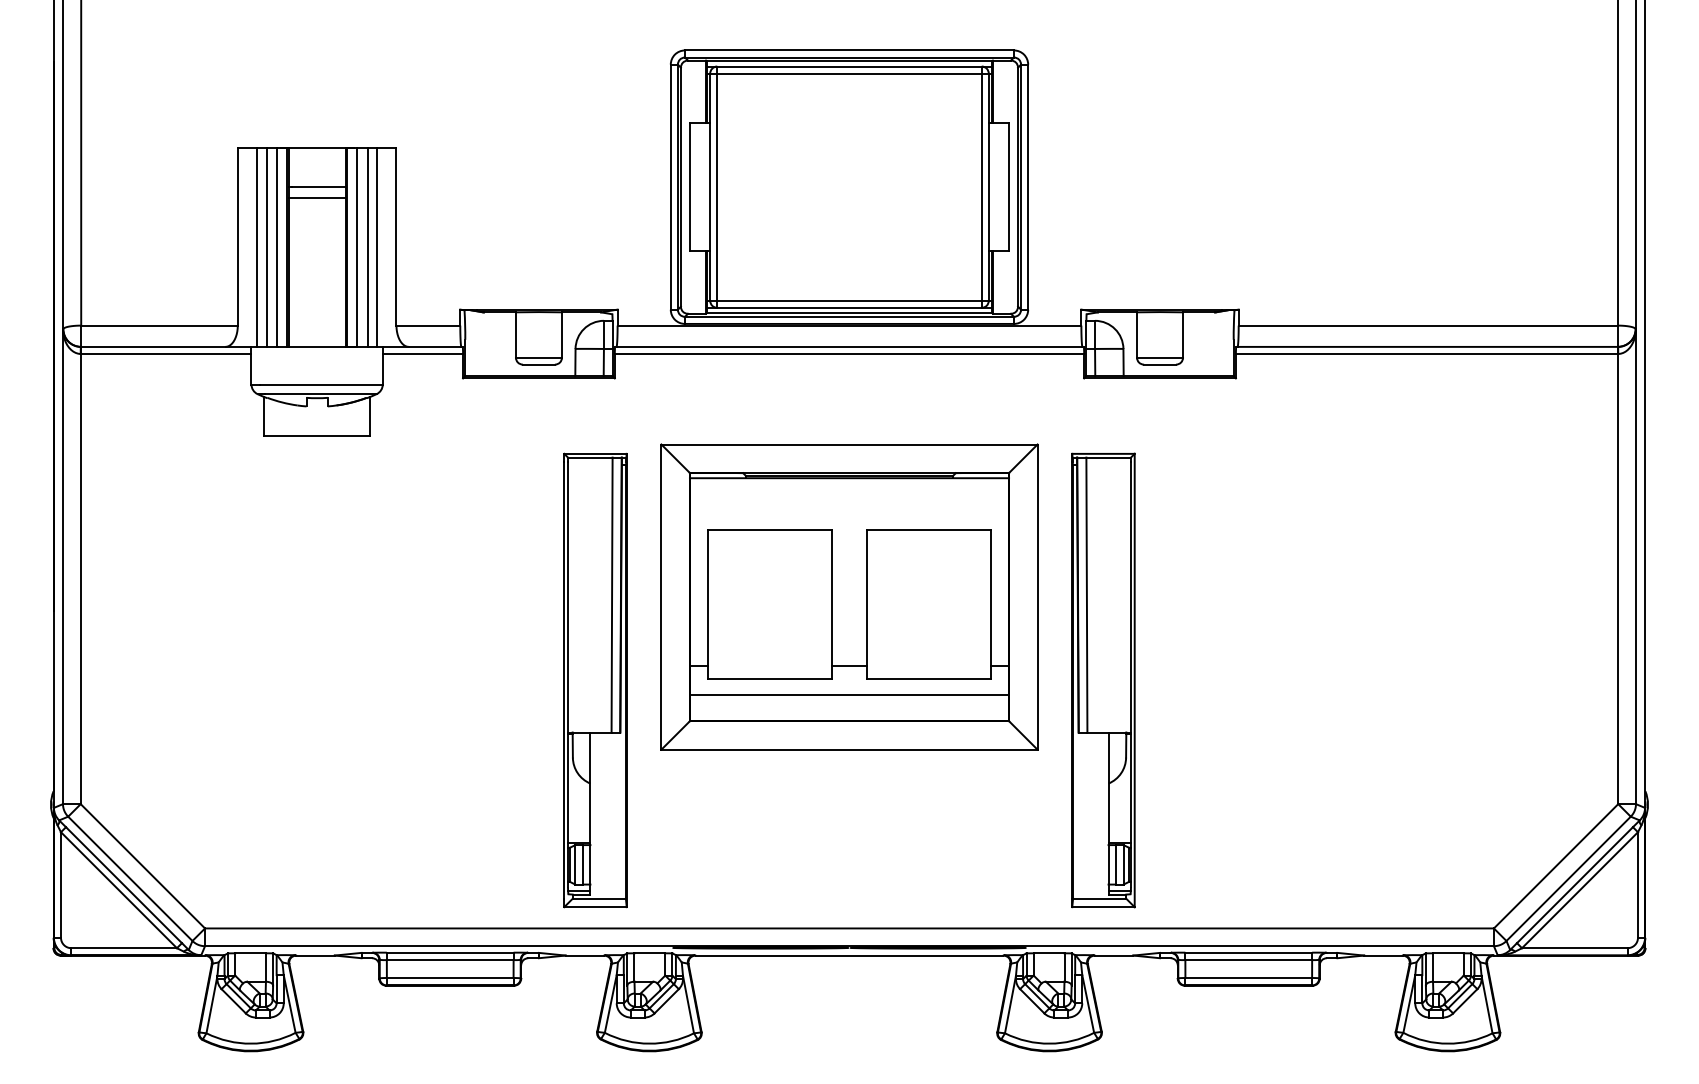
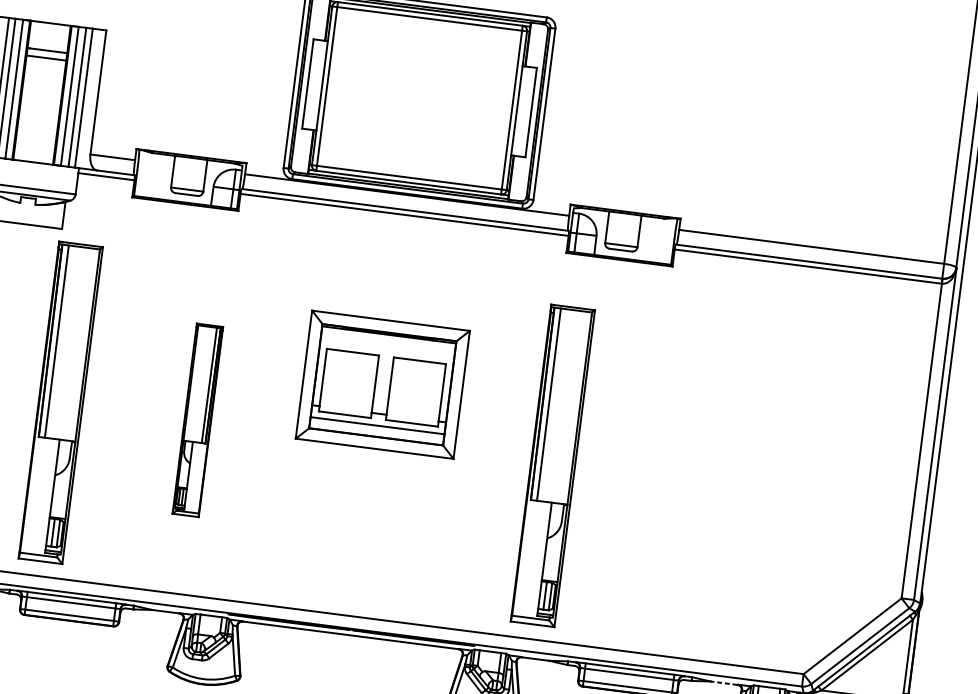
part: (849, 596) -> (382, 384), size x0.6
part: (399, 680) -> (60, 402), added
part: (595, 680) -> (197, 420), size x0.6
line: (1382, 955) -> (723, 683), solid -> dashed

